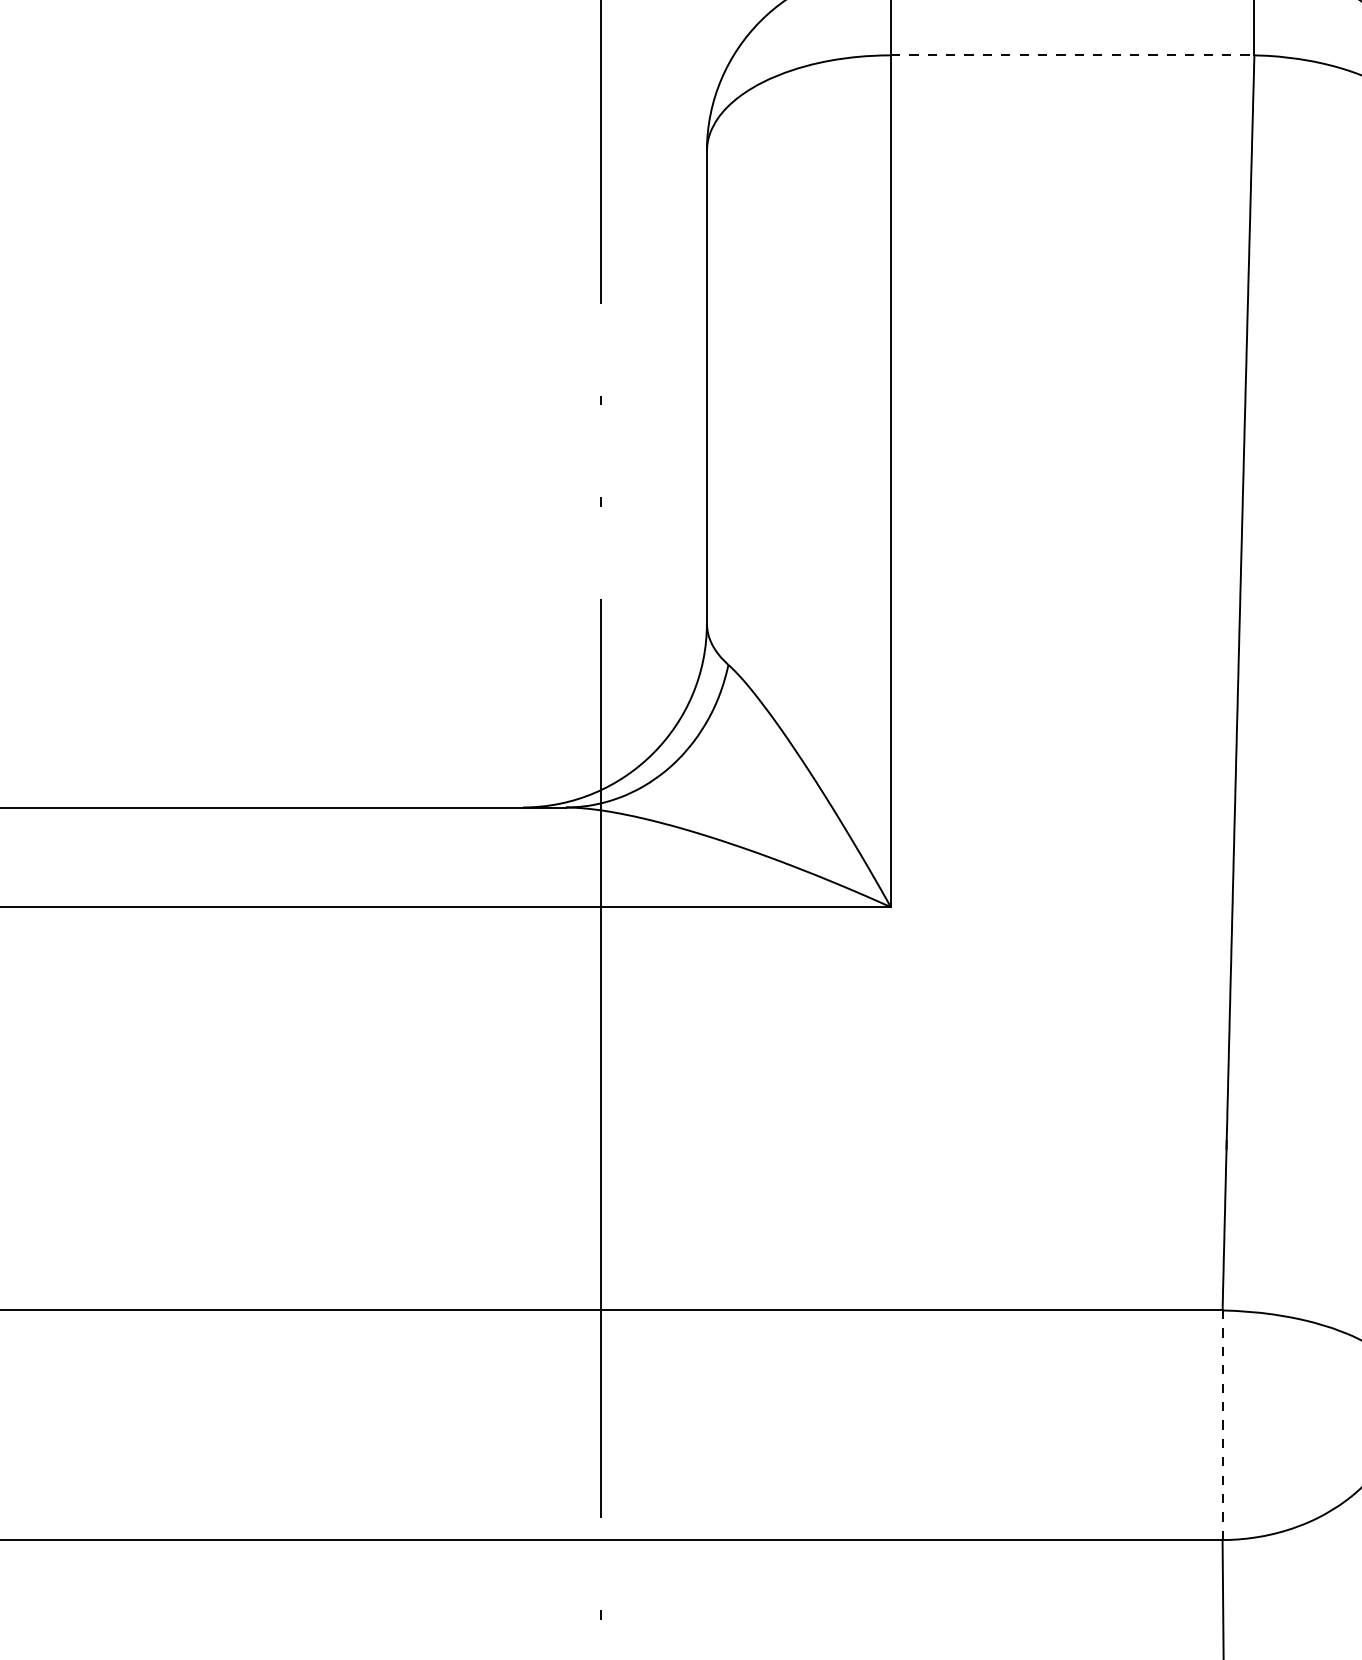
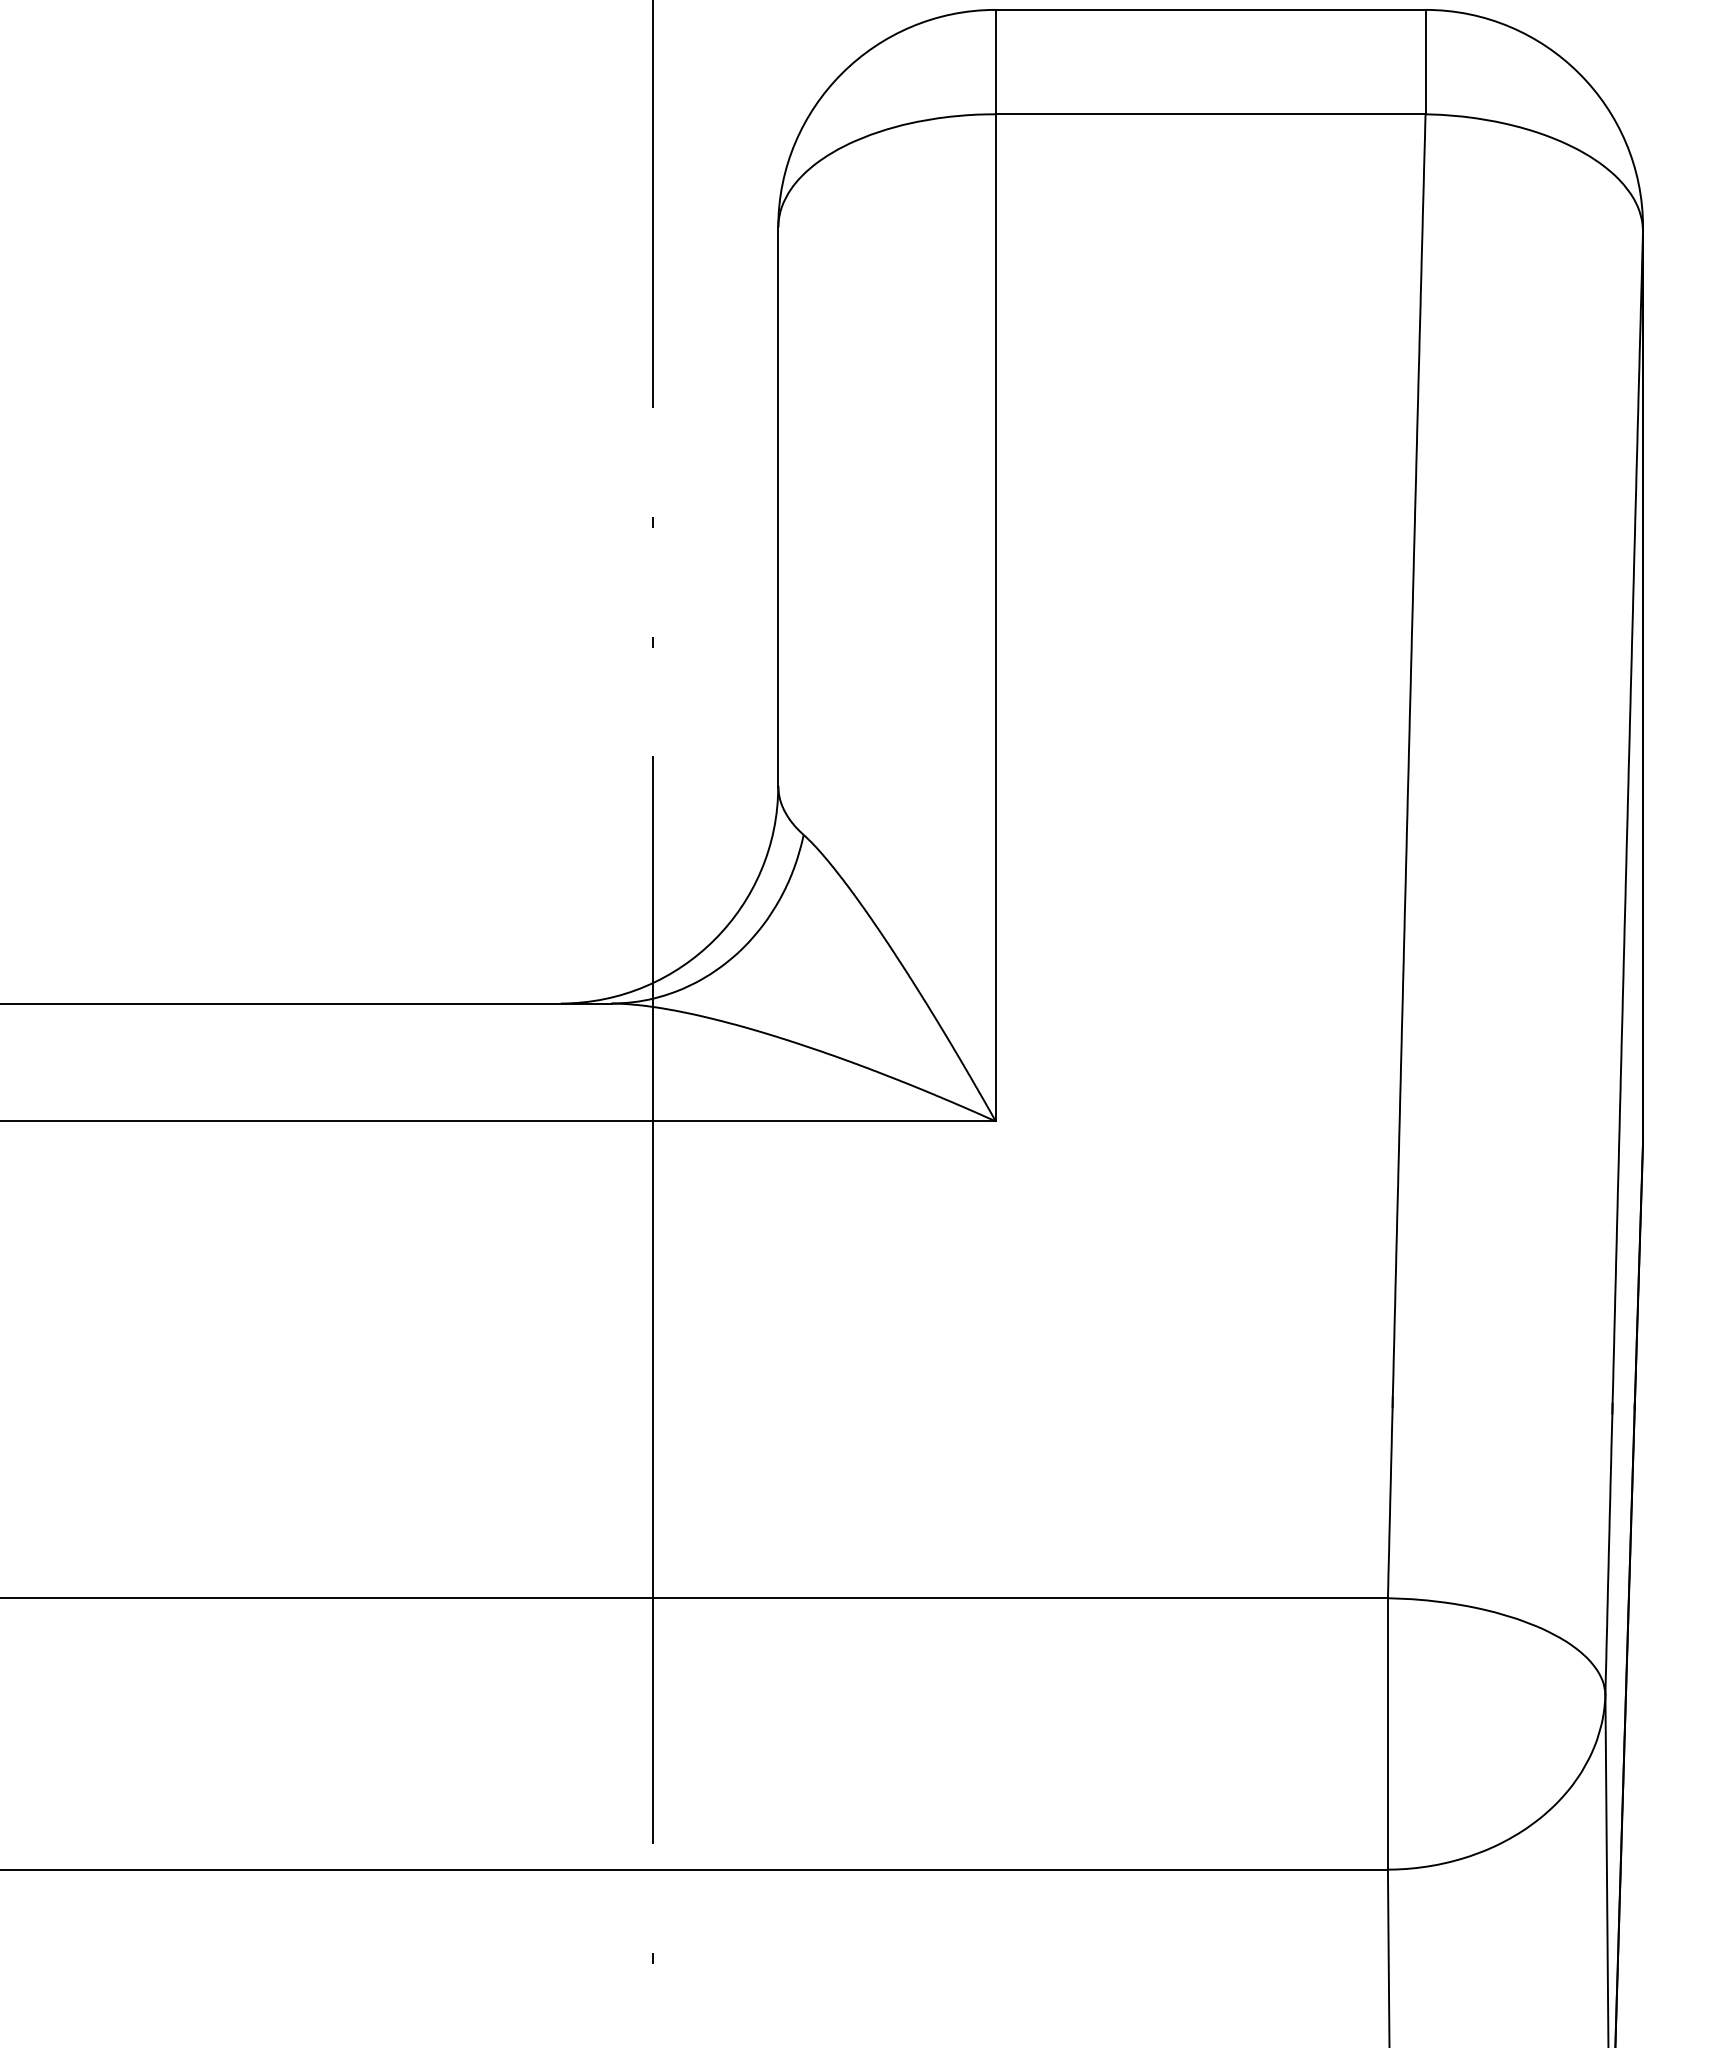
line: (1072, 55) -> (1210, 114), dashed -> solid
line: (1222, 1424) -> (1387, 1733), dashed -> solid

